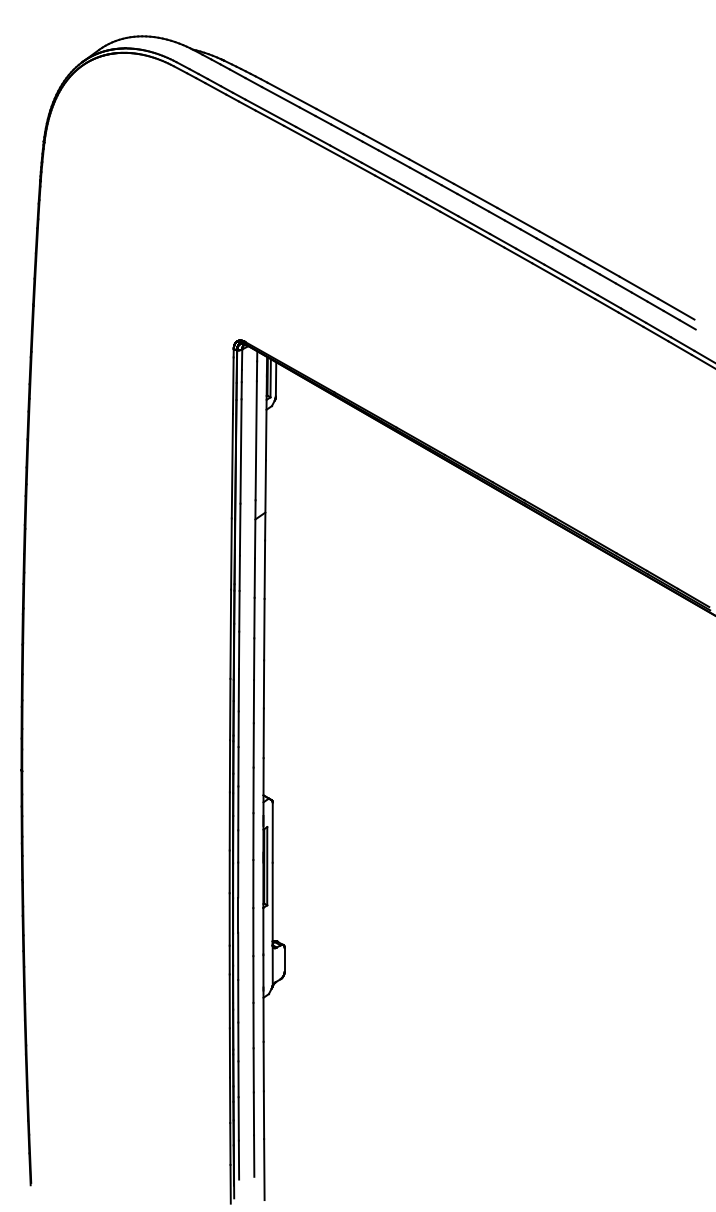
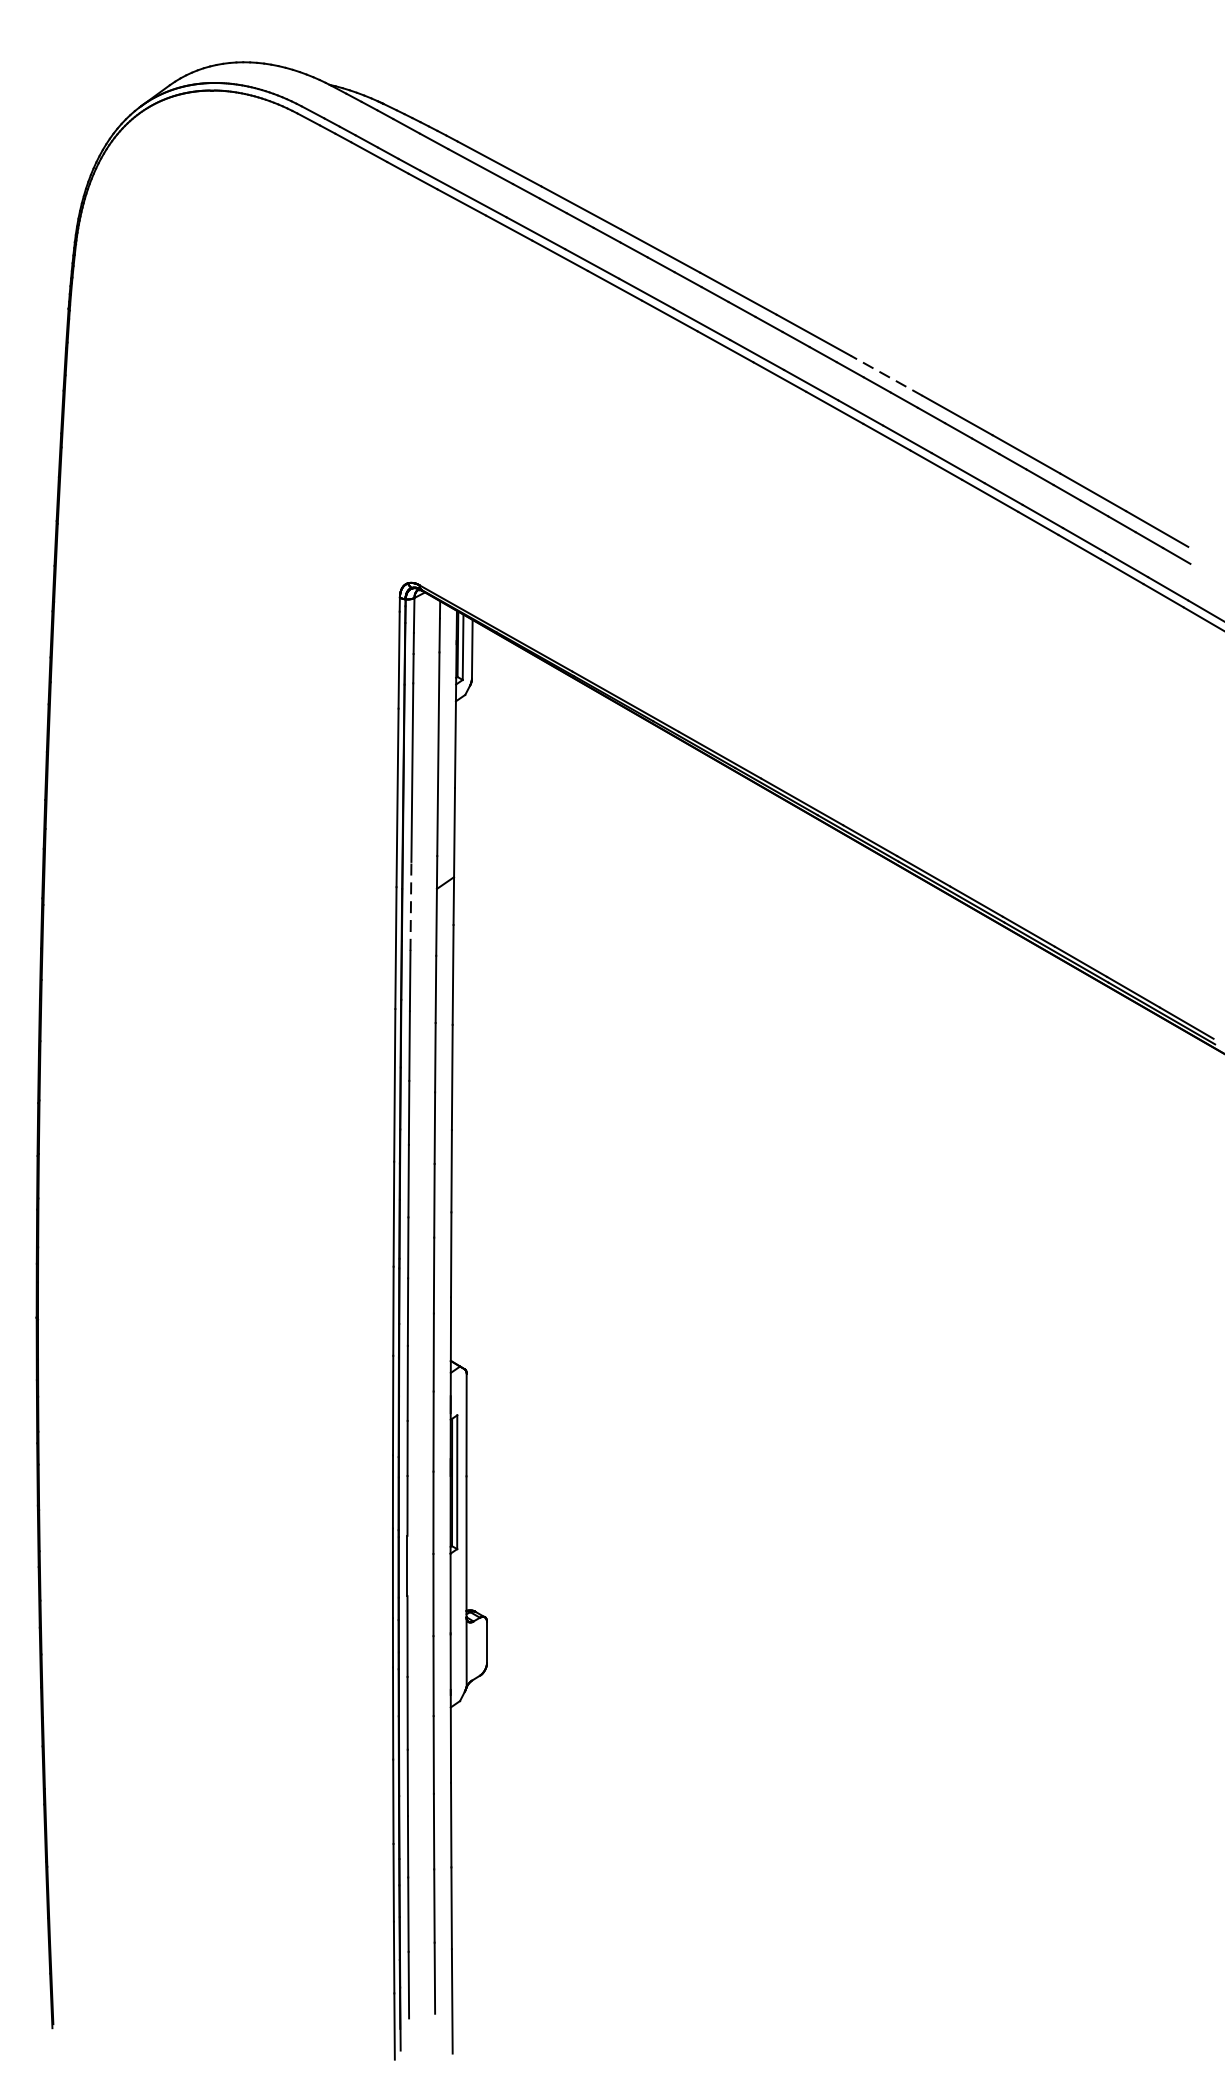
line: (517, 219) -> (885, 375), solid -> dashed
line: (240, 529) -> (411, 906), solid -> dashed

